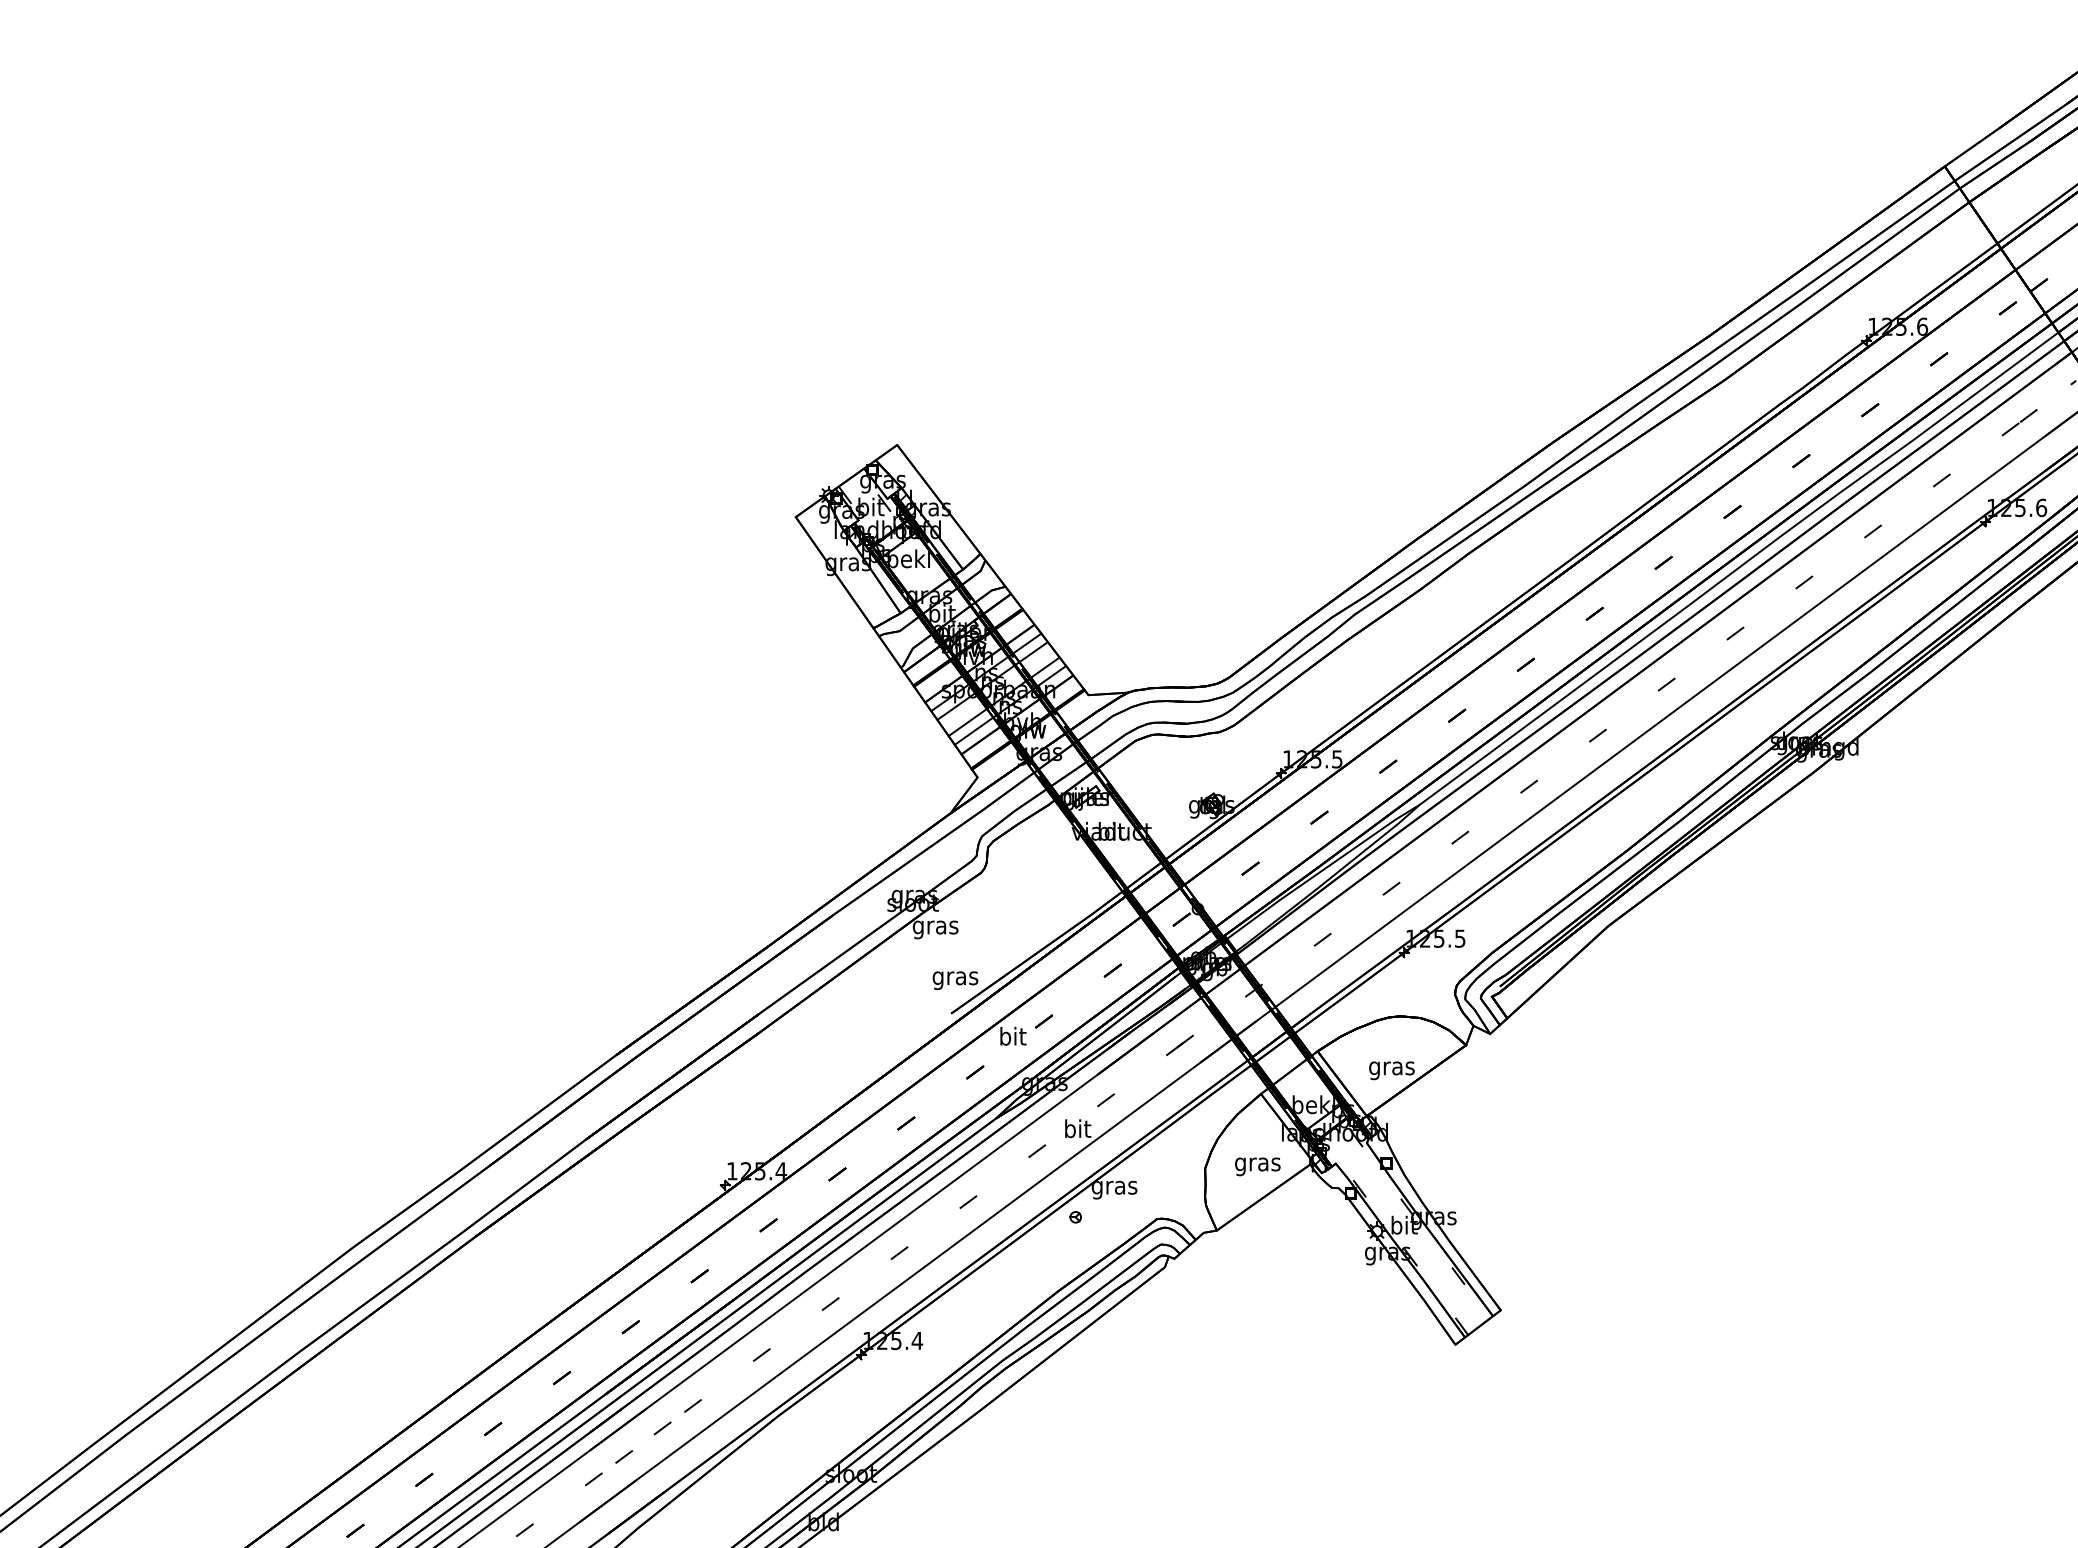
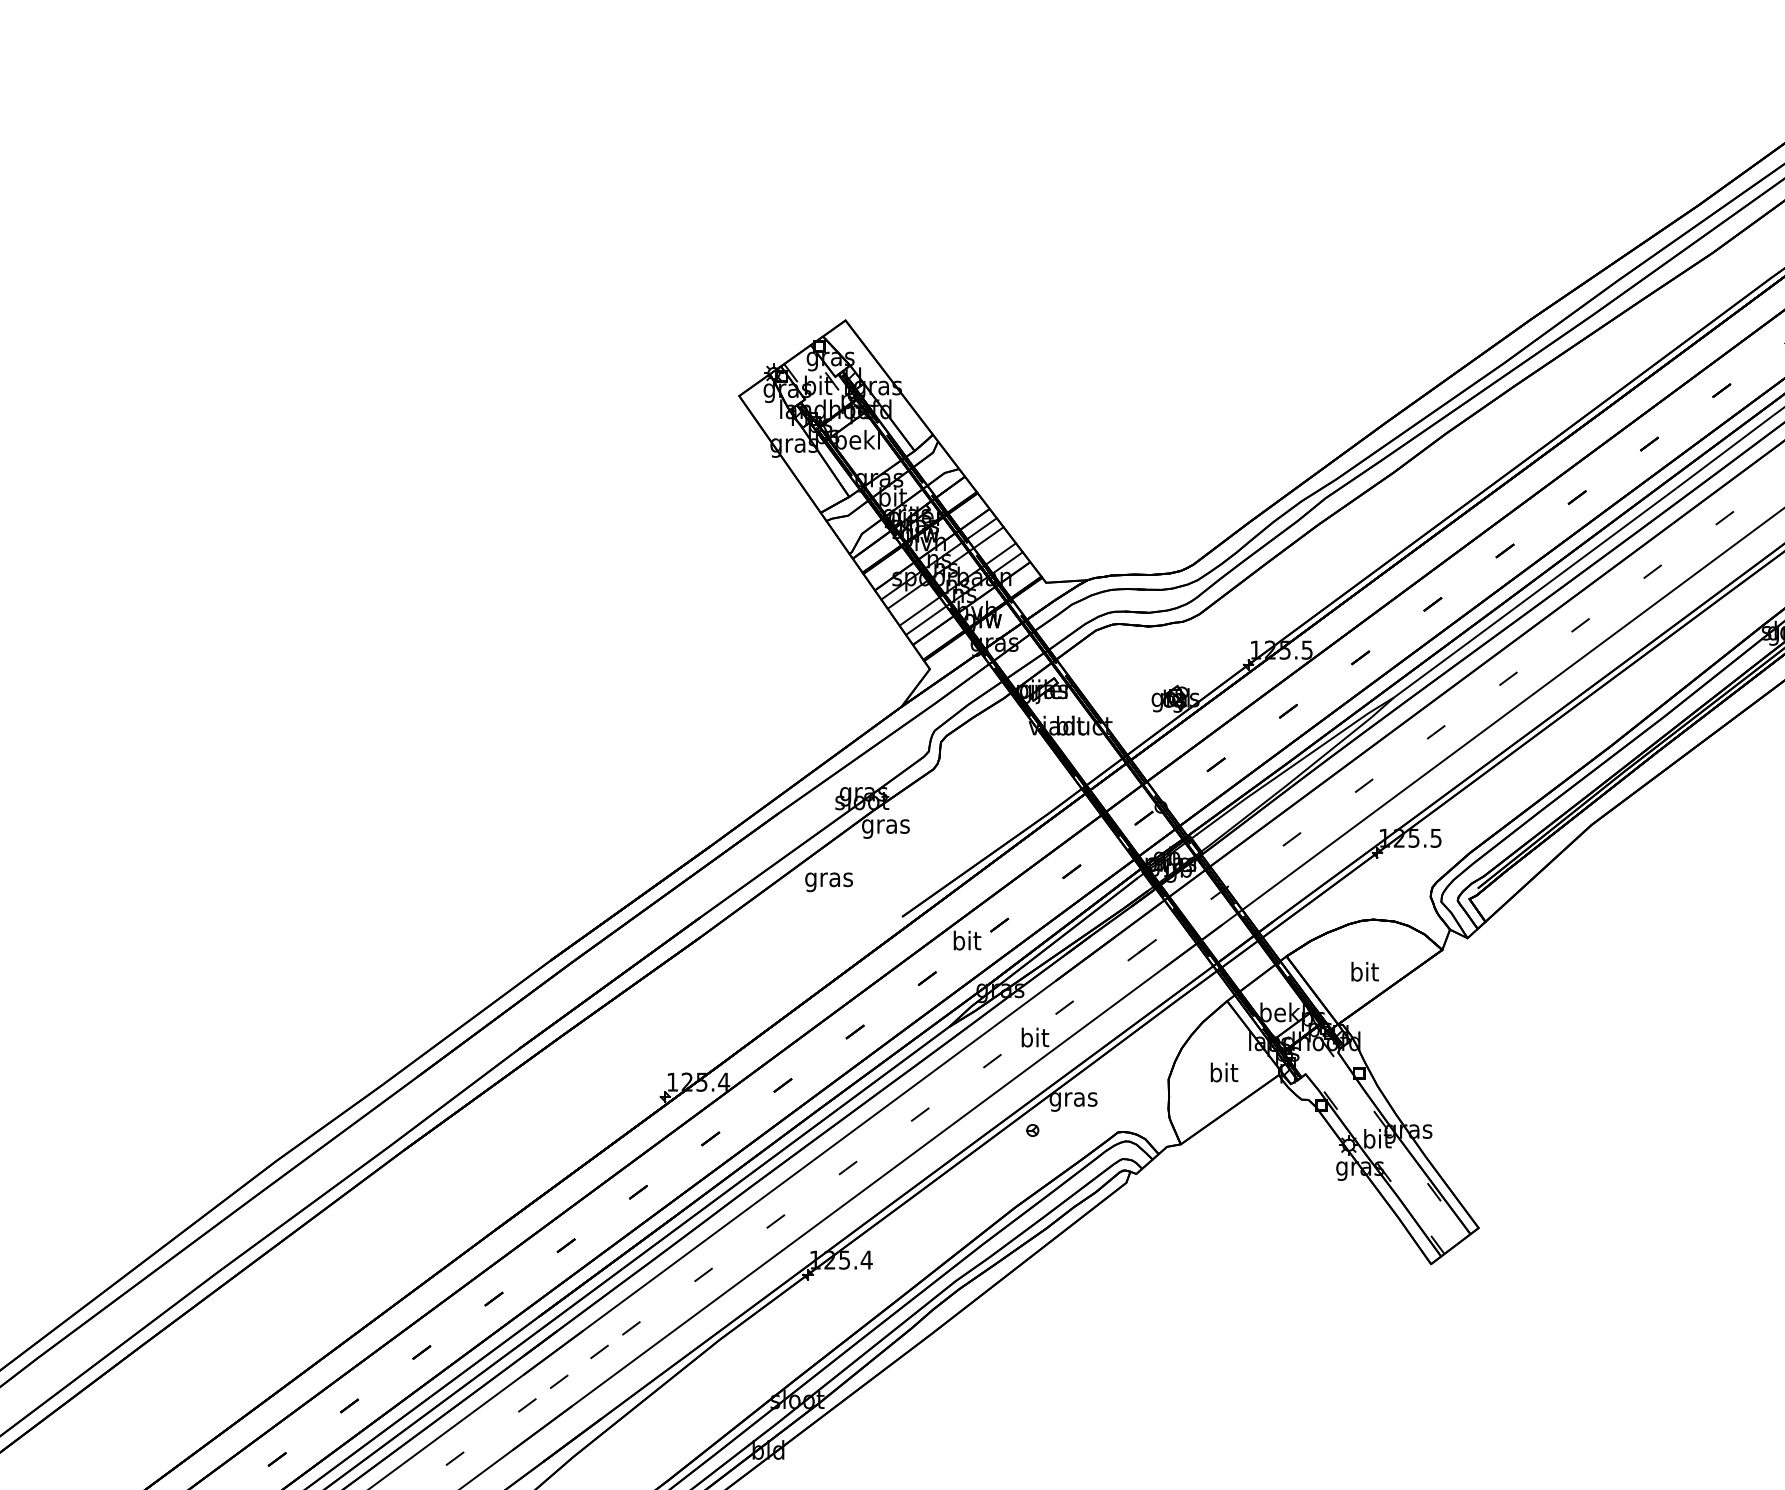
text: (955, 980) -> (829, 882), moved
text: (1391, 1068) -> (1364, 974), gras -> bit
text: (1257, 1164) -> (1223, 1075), gras -> bit

